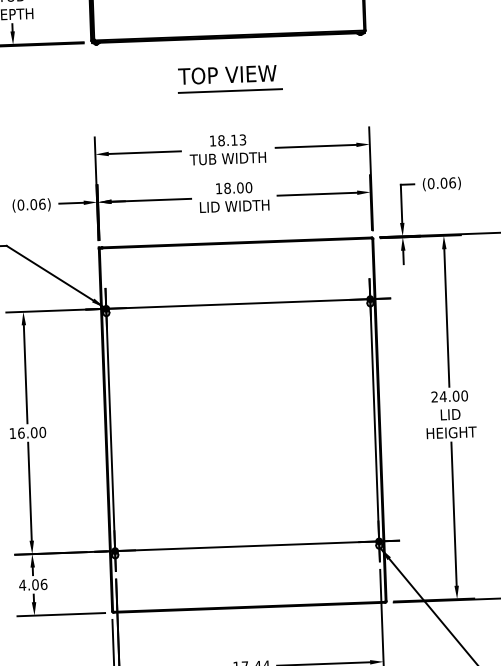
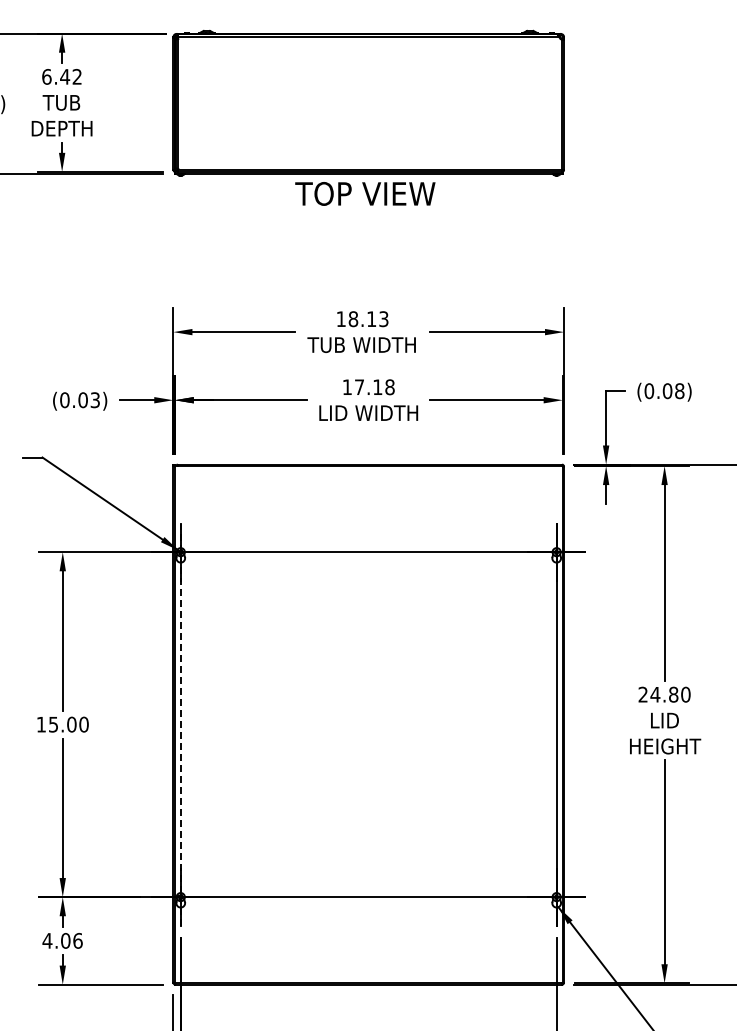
text: (227, 74) -> (365, 193), moved
line: (230, 90) -> (368, 248), removed
text: (452, 182) -> (679, 390), (0.06) -> (0.08)
text: (238, 188) -> (374, 387), 18.00 -> 17.18
text: (42, 204) -> (95, 400), (0.06) -> (0.03)
text: (455, 396) -> (673, 694), 24.00 -> 24.80
line: (110, 429) -> (180, 724), solid -> dashed
text: (21, 433) -> (53, 724), 16.00 -> 15.00

